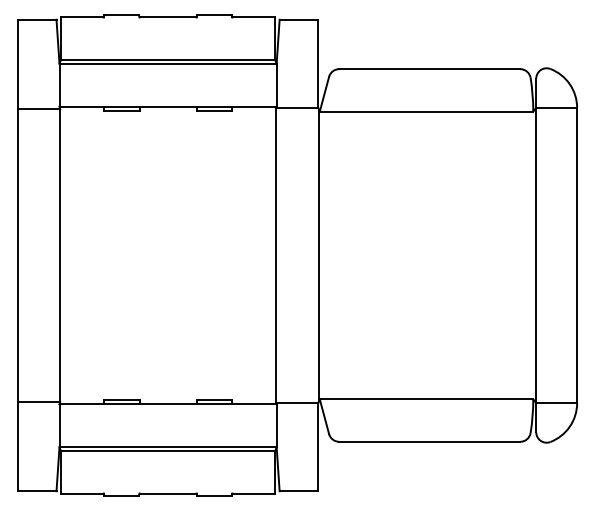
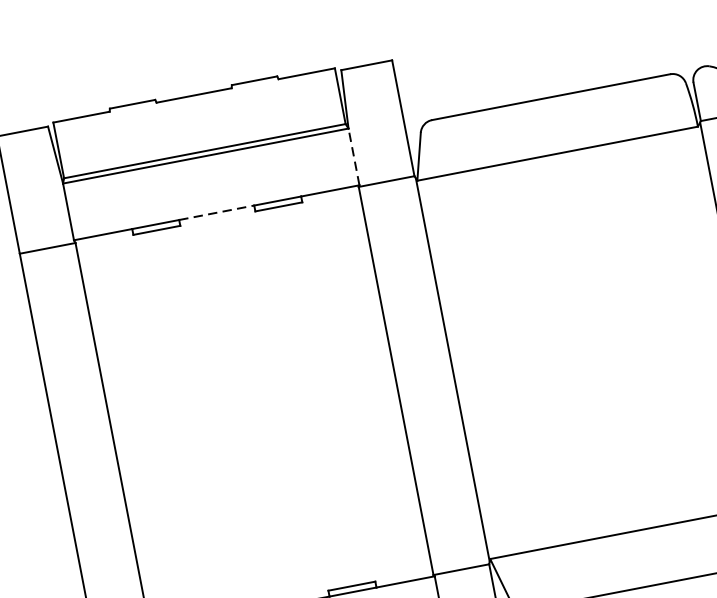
line: (276, 85) -> (353, 157), solid -> dashed
line: (168, 106) -> (217, 212), solid -> dashed

